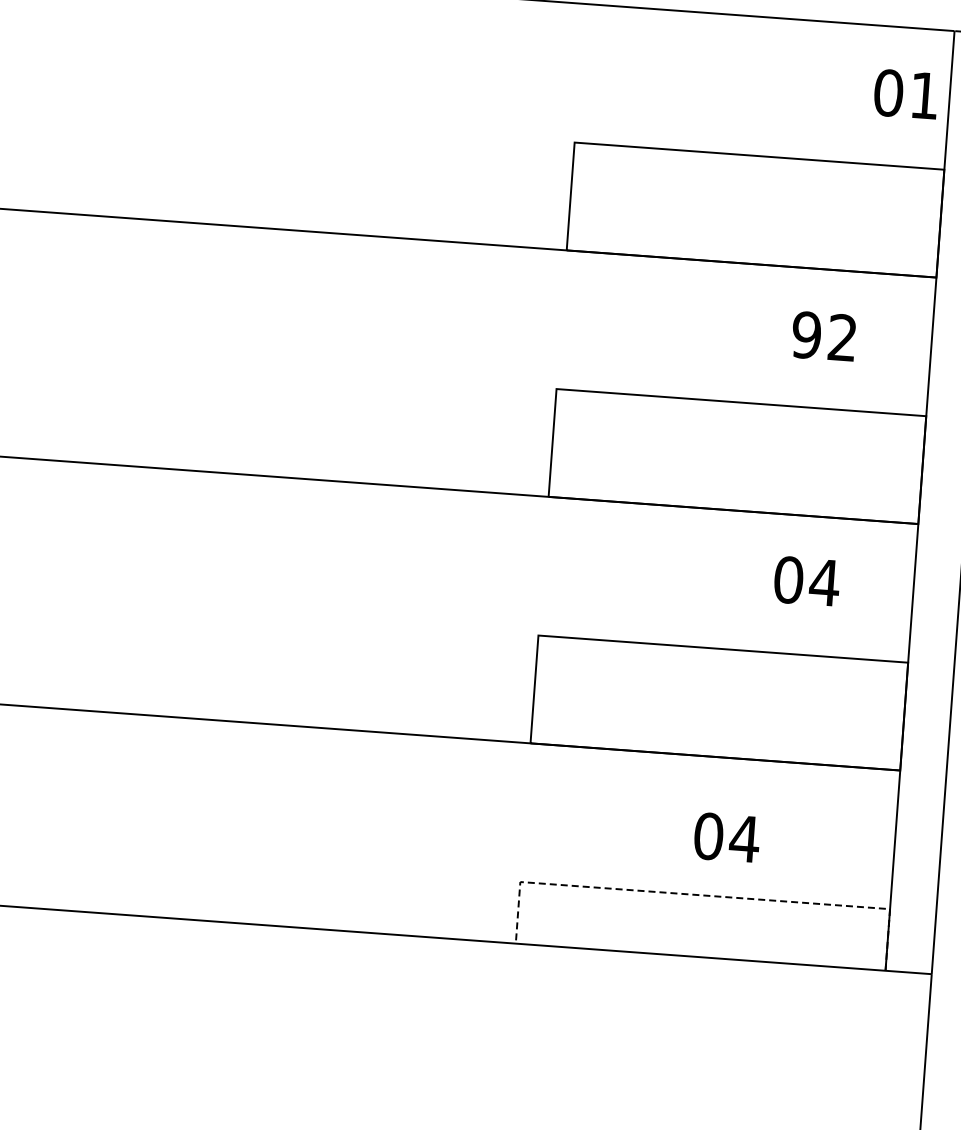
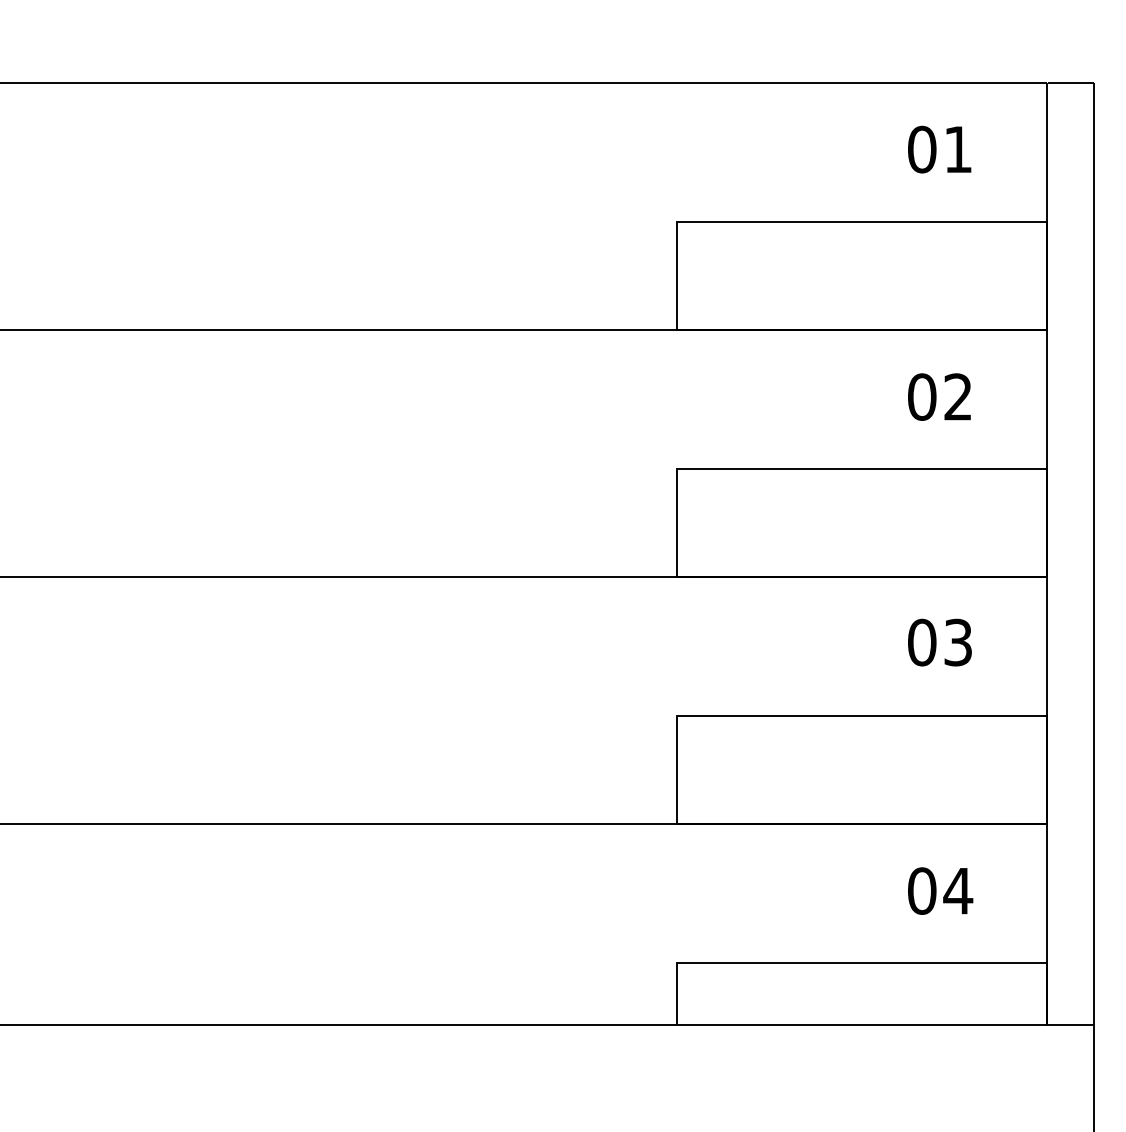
text: (905, 94) -> (939, 149), moved
text: (806, 334) -> (921, 396), 92 -> 02
text: (824, 582) -> (958, 642), 04 -> 03
text: (727, 837) -> (940, 890), moved
line: (704, 895) -> (861, 963), dashed -> solid

